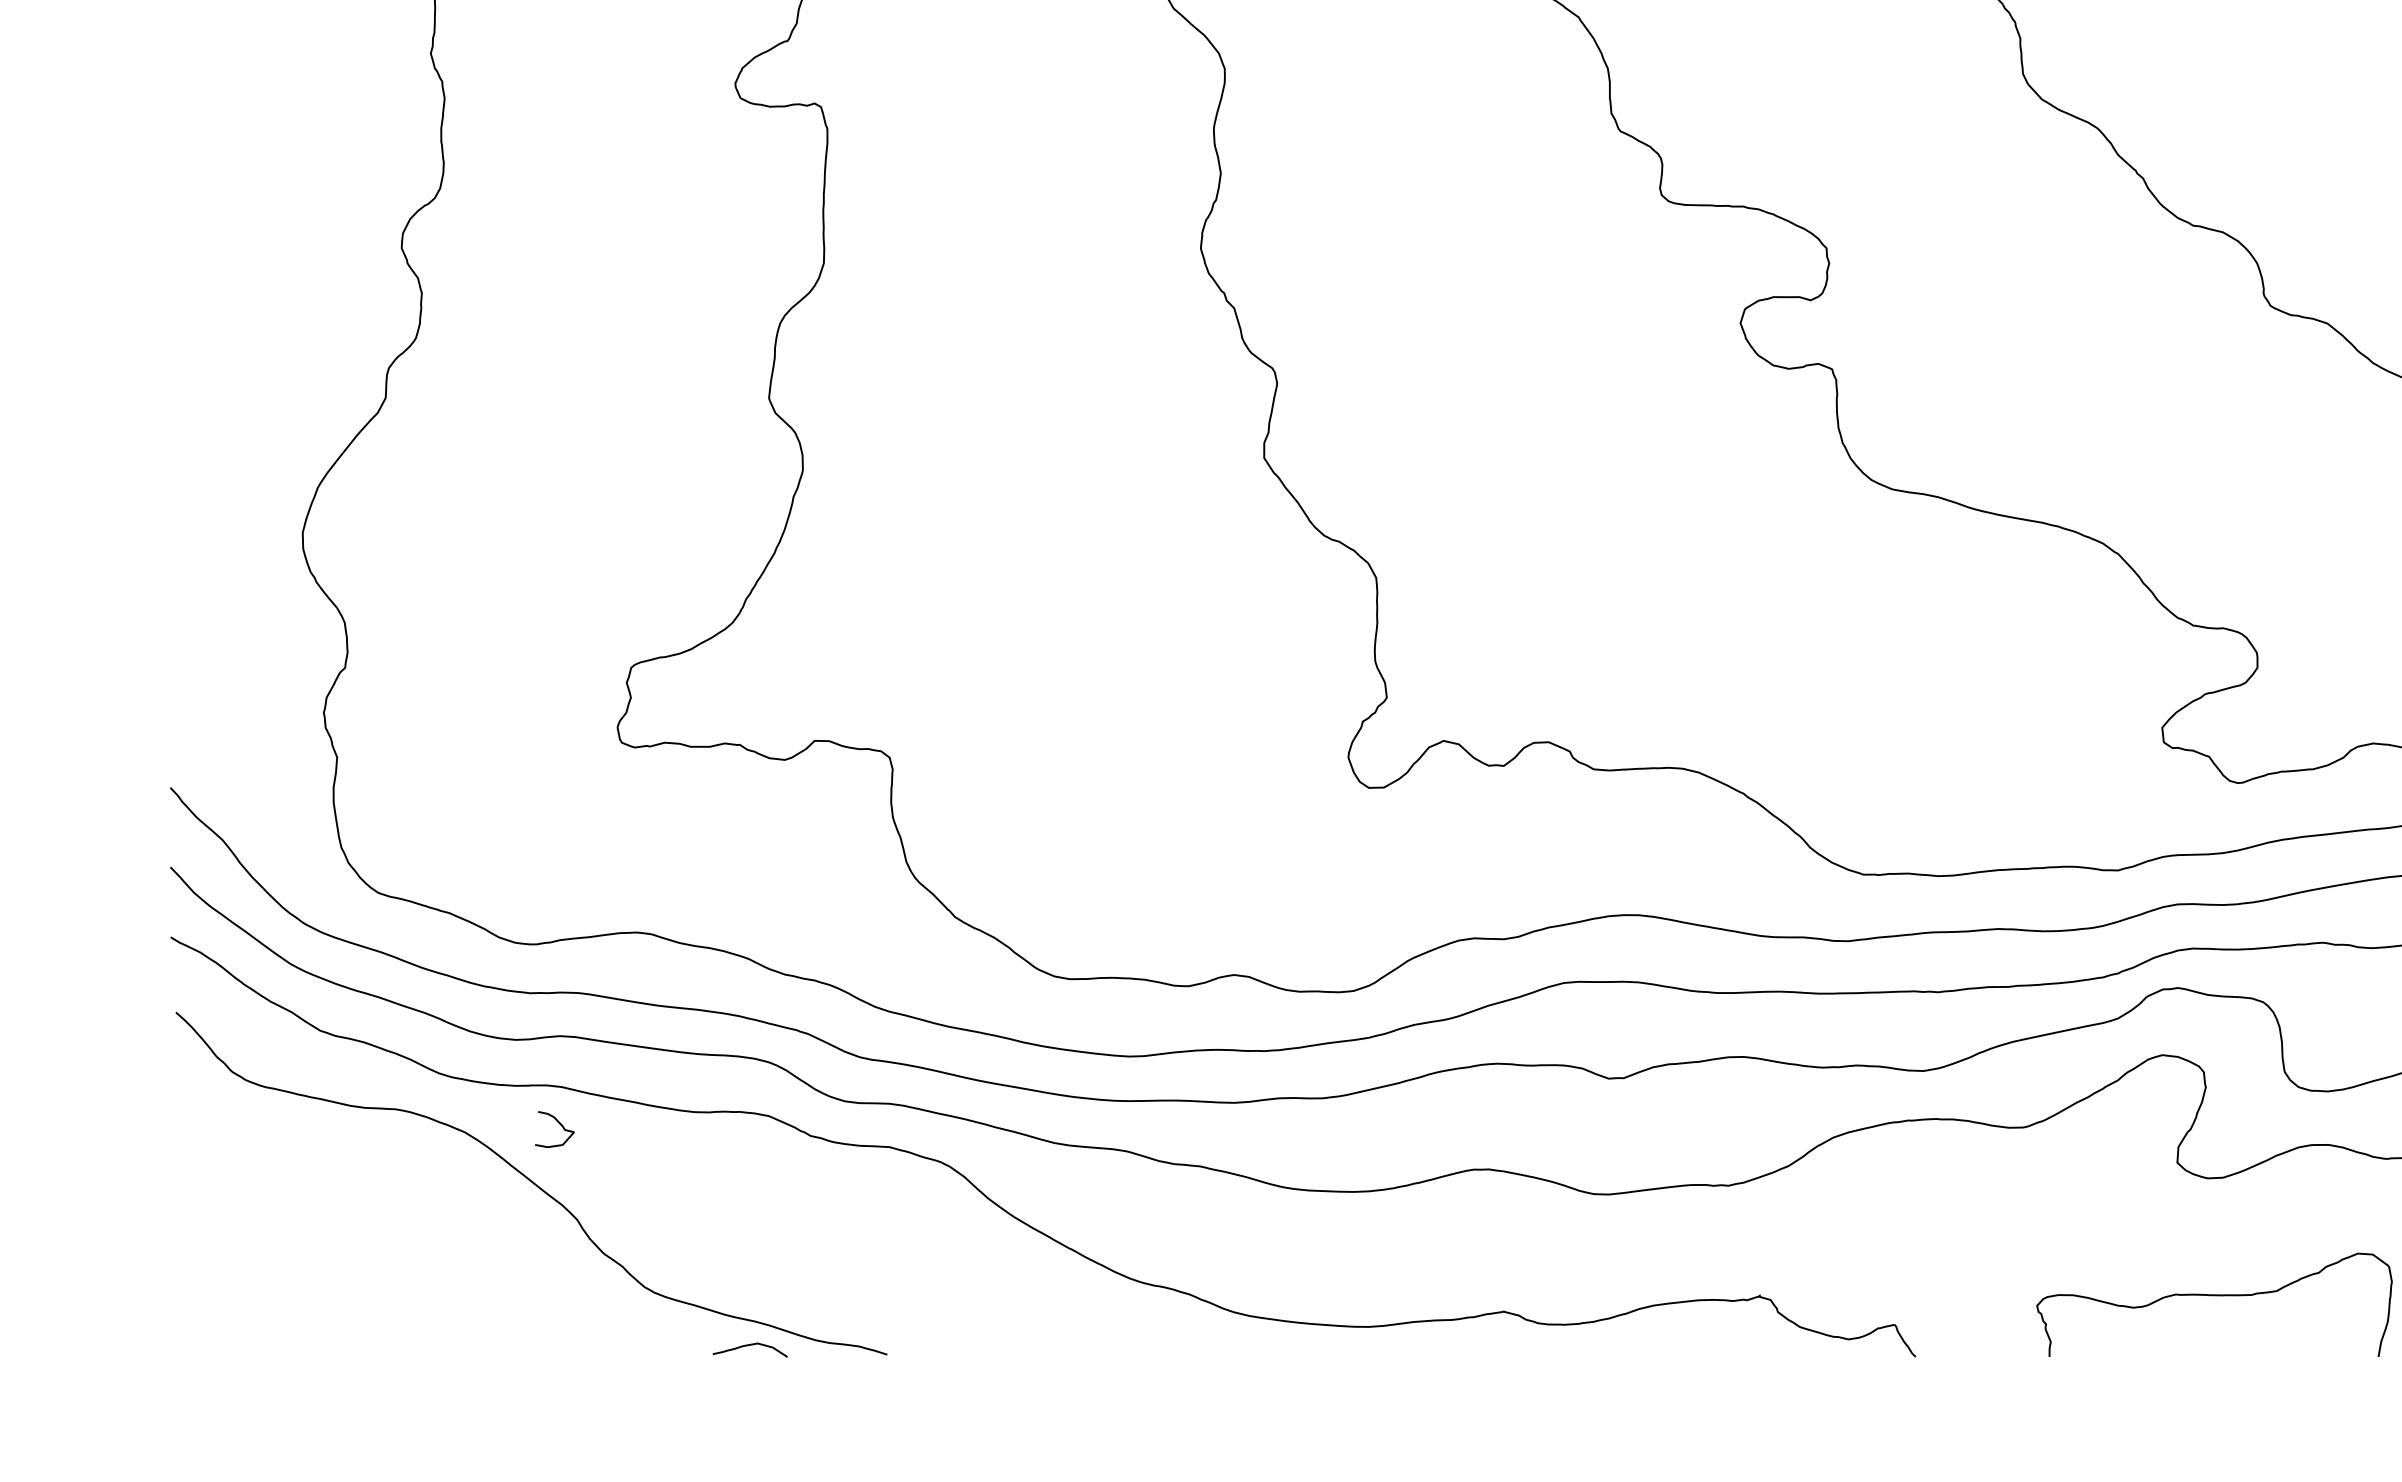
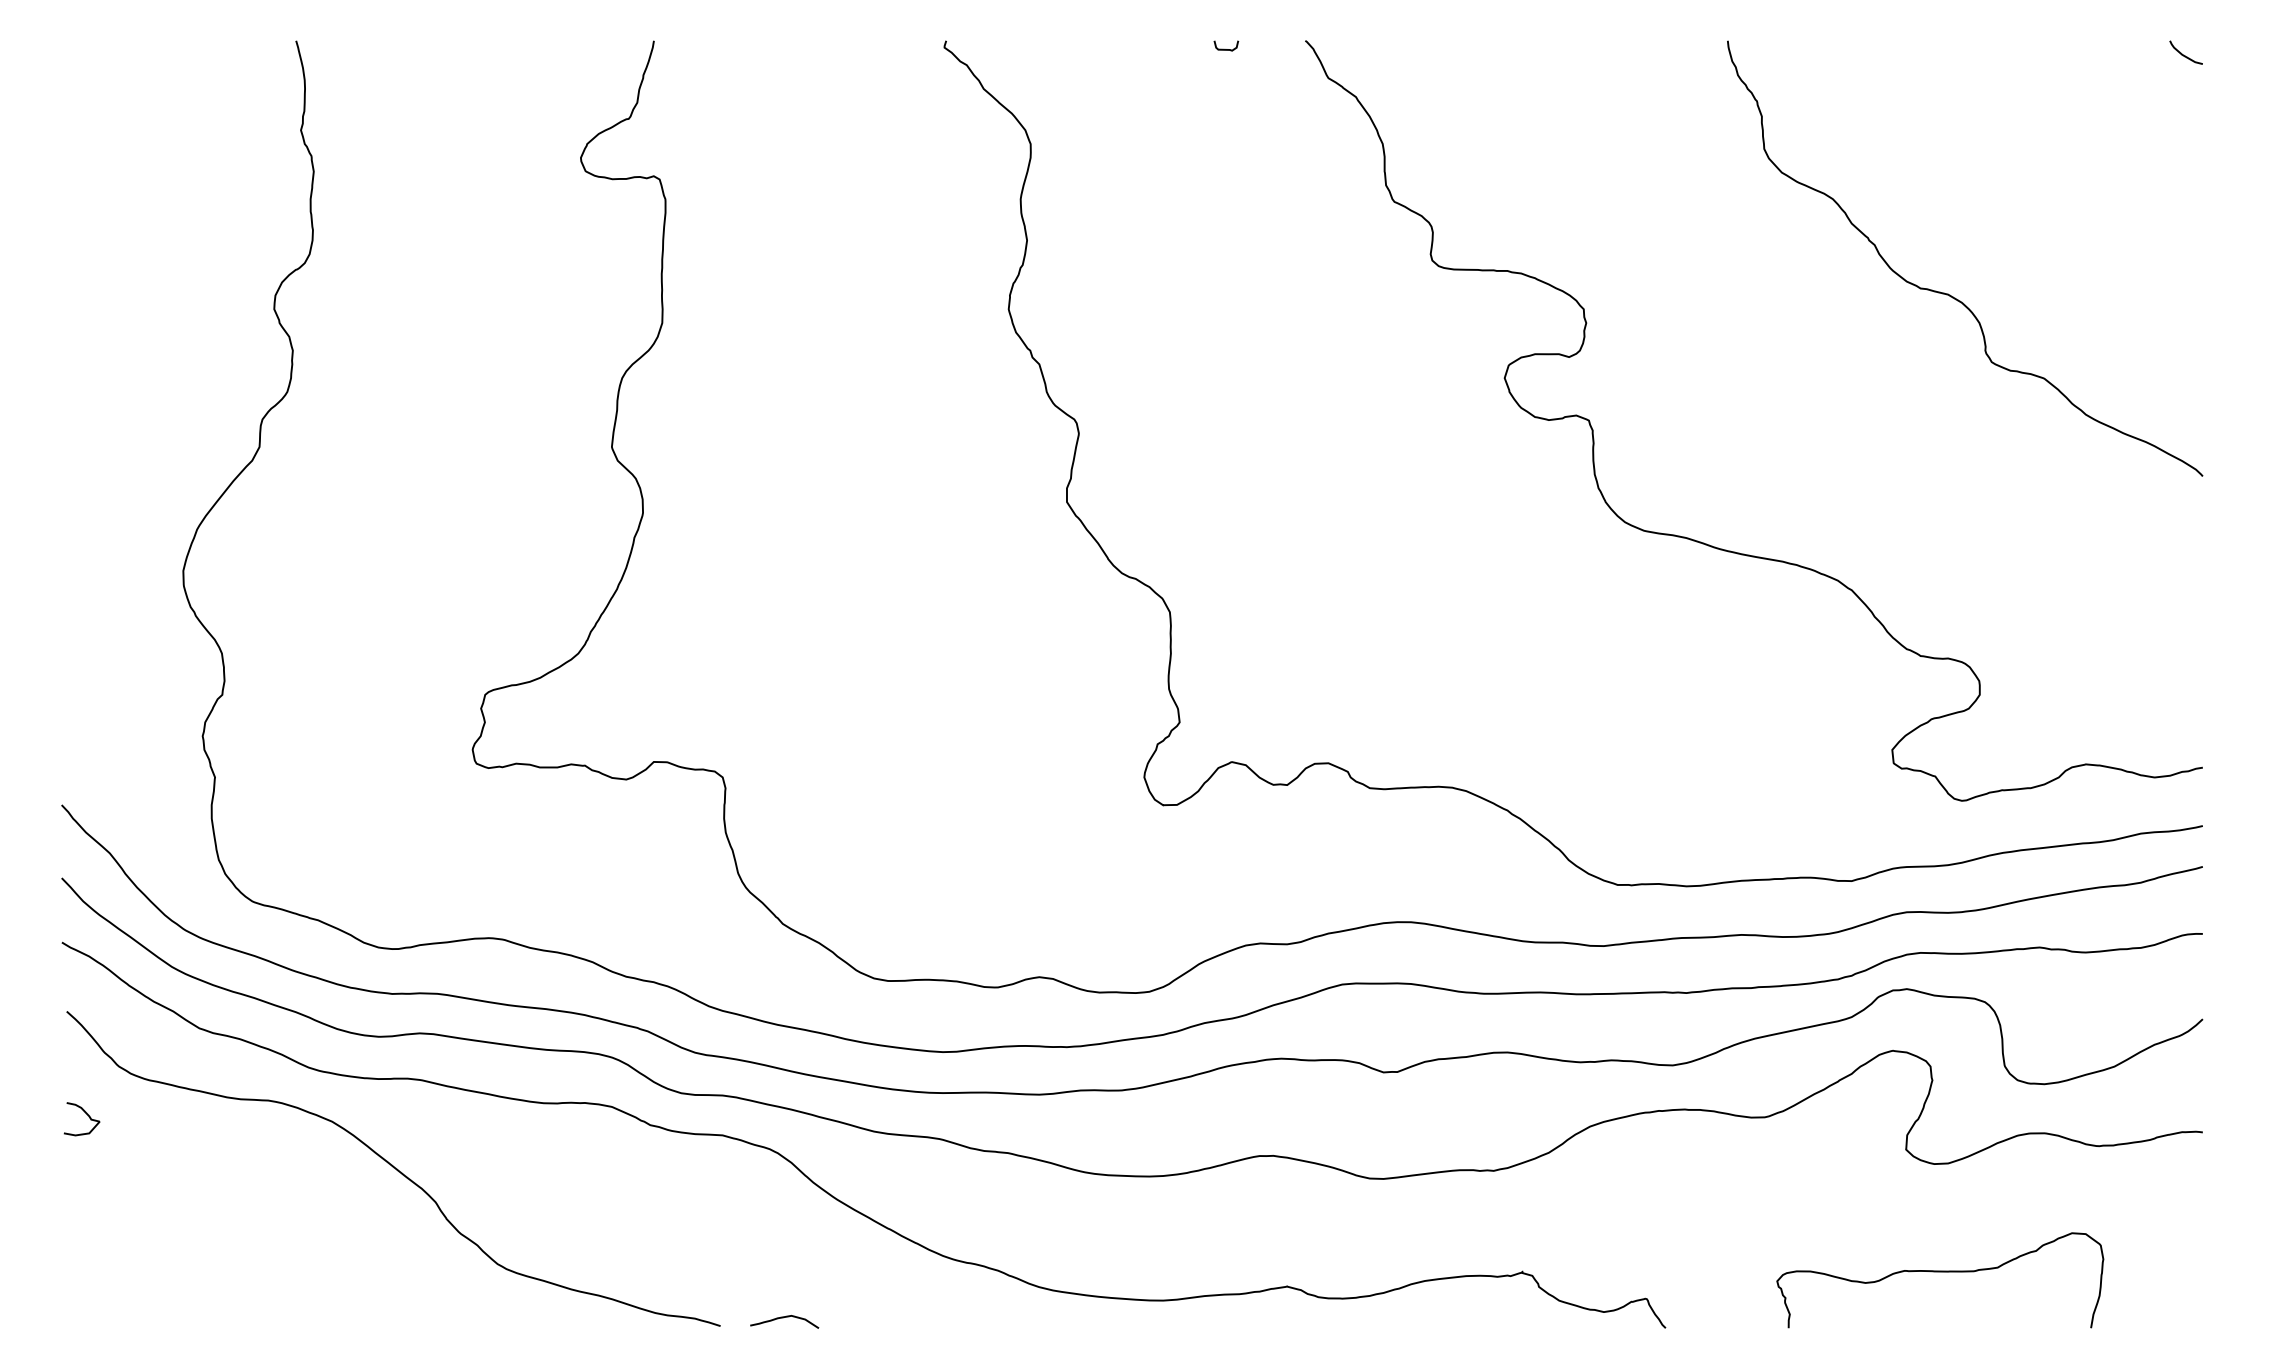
curve: (559, 1124) -> (86, 1114), moved
curve: (749, 1346) -> (783, 1318), moved

